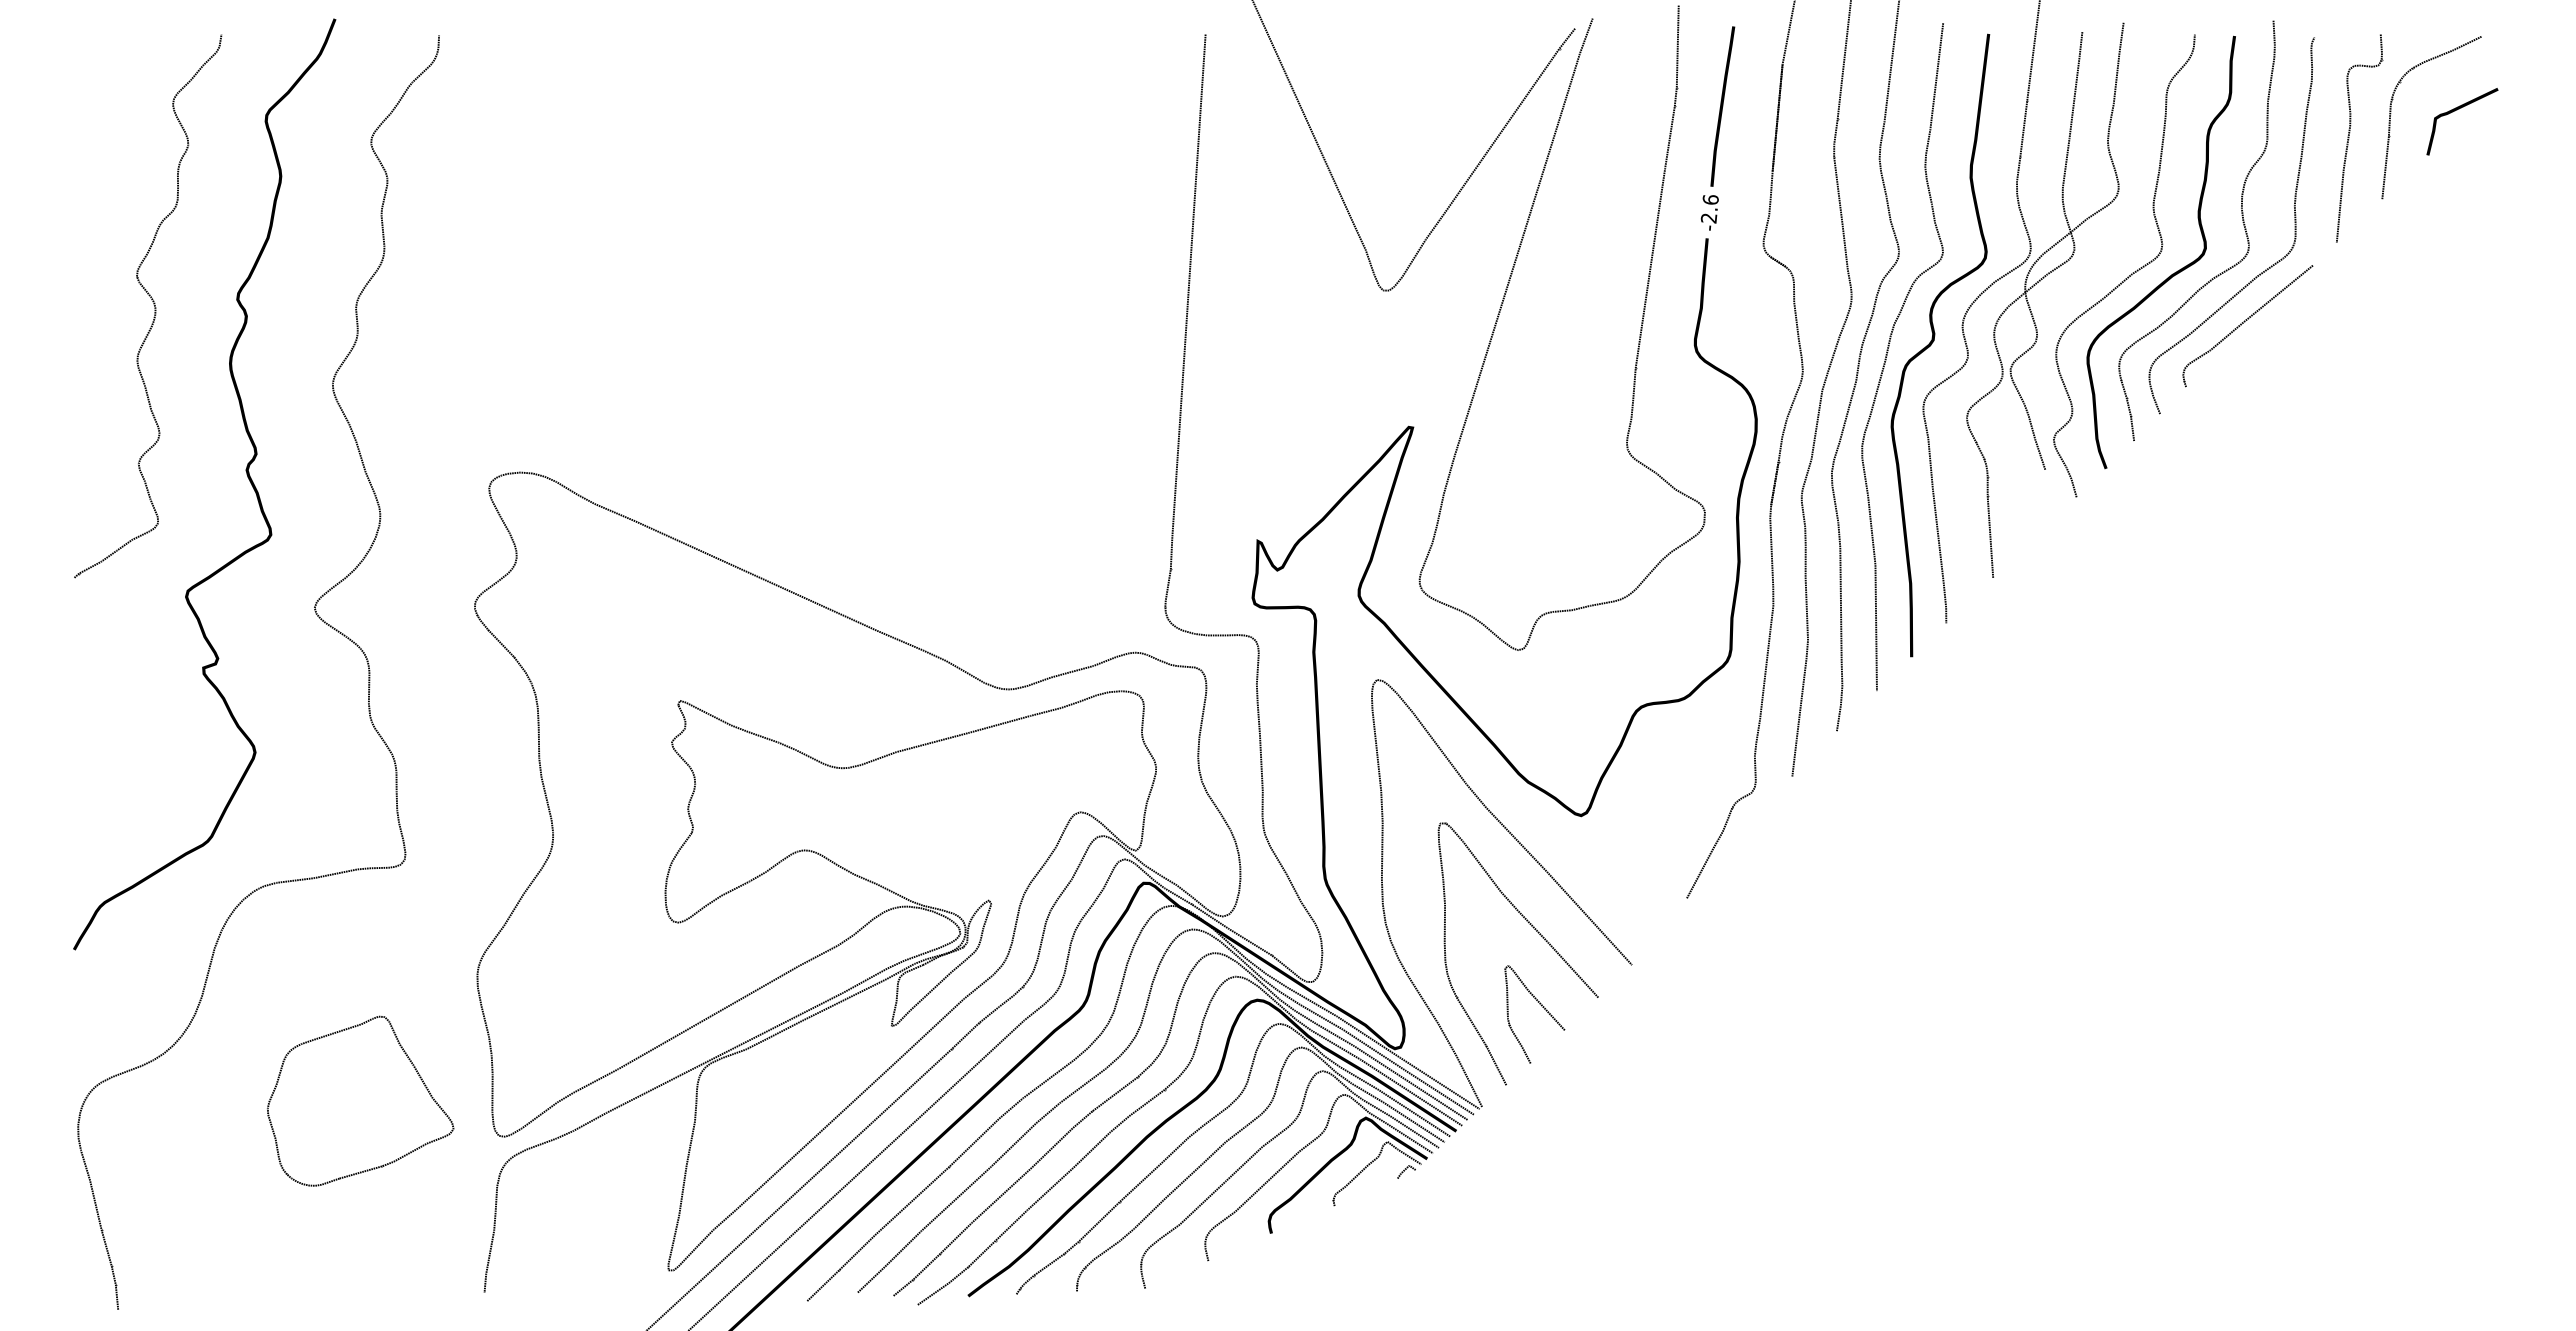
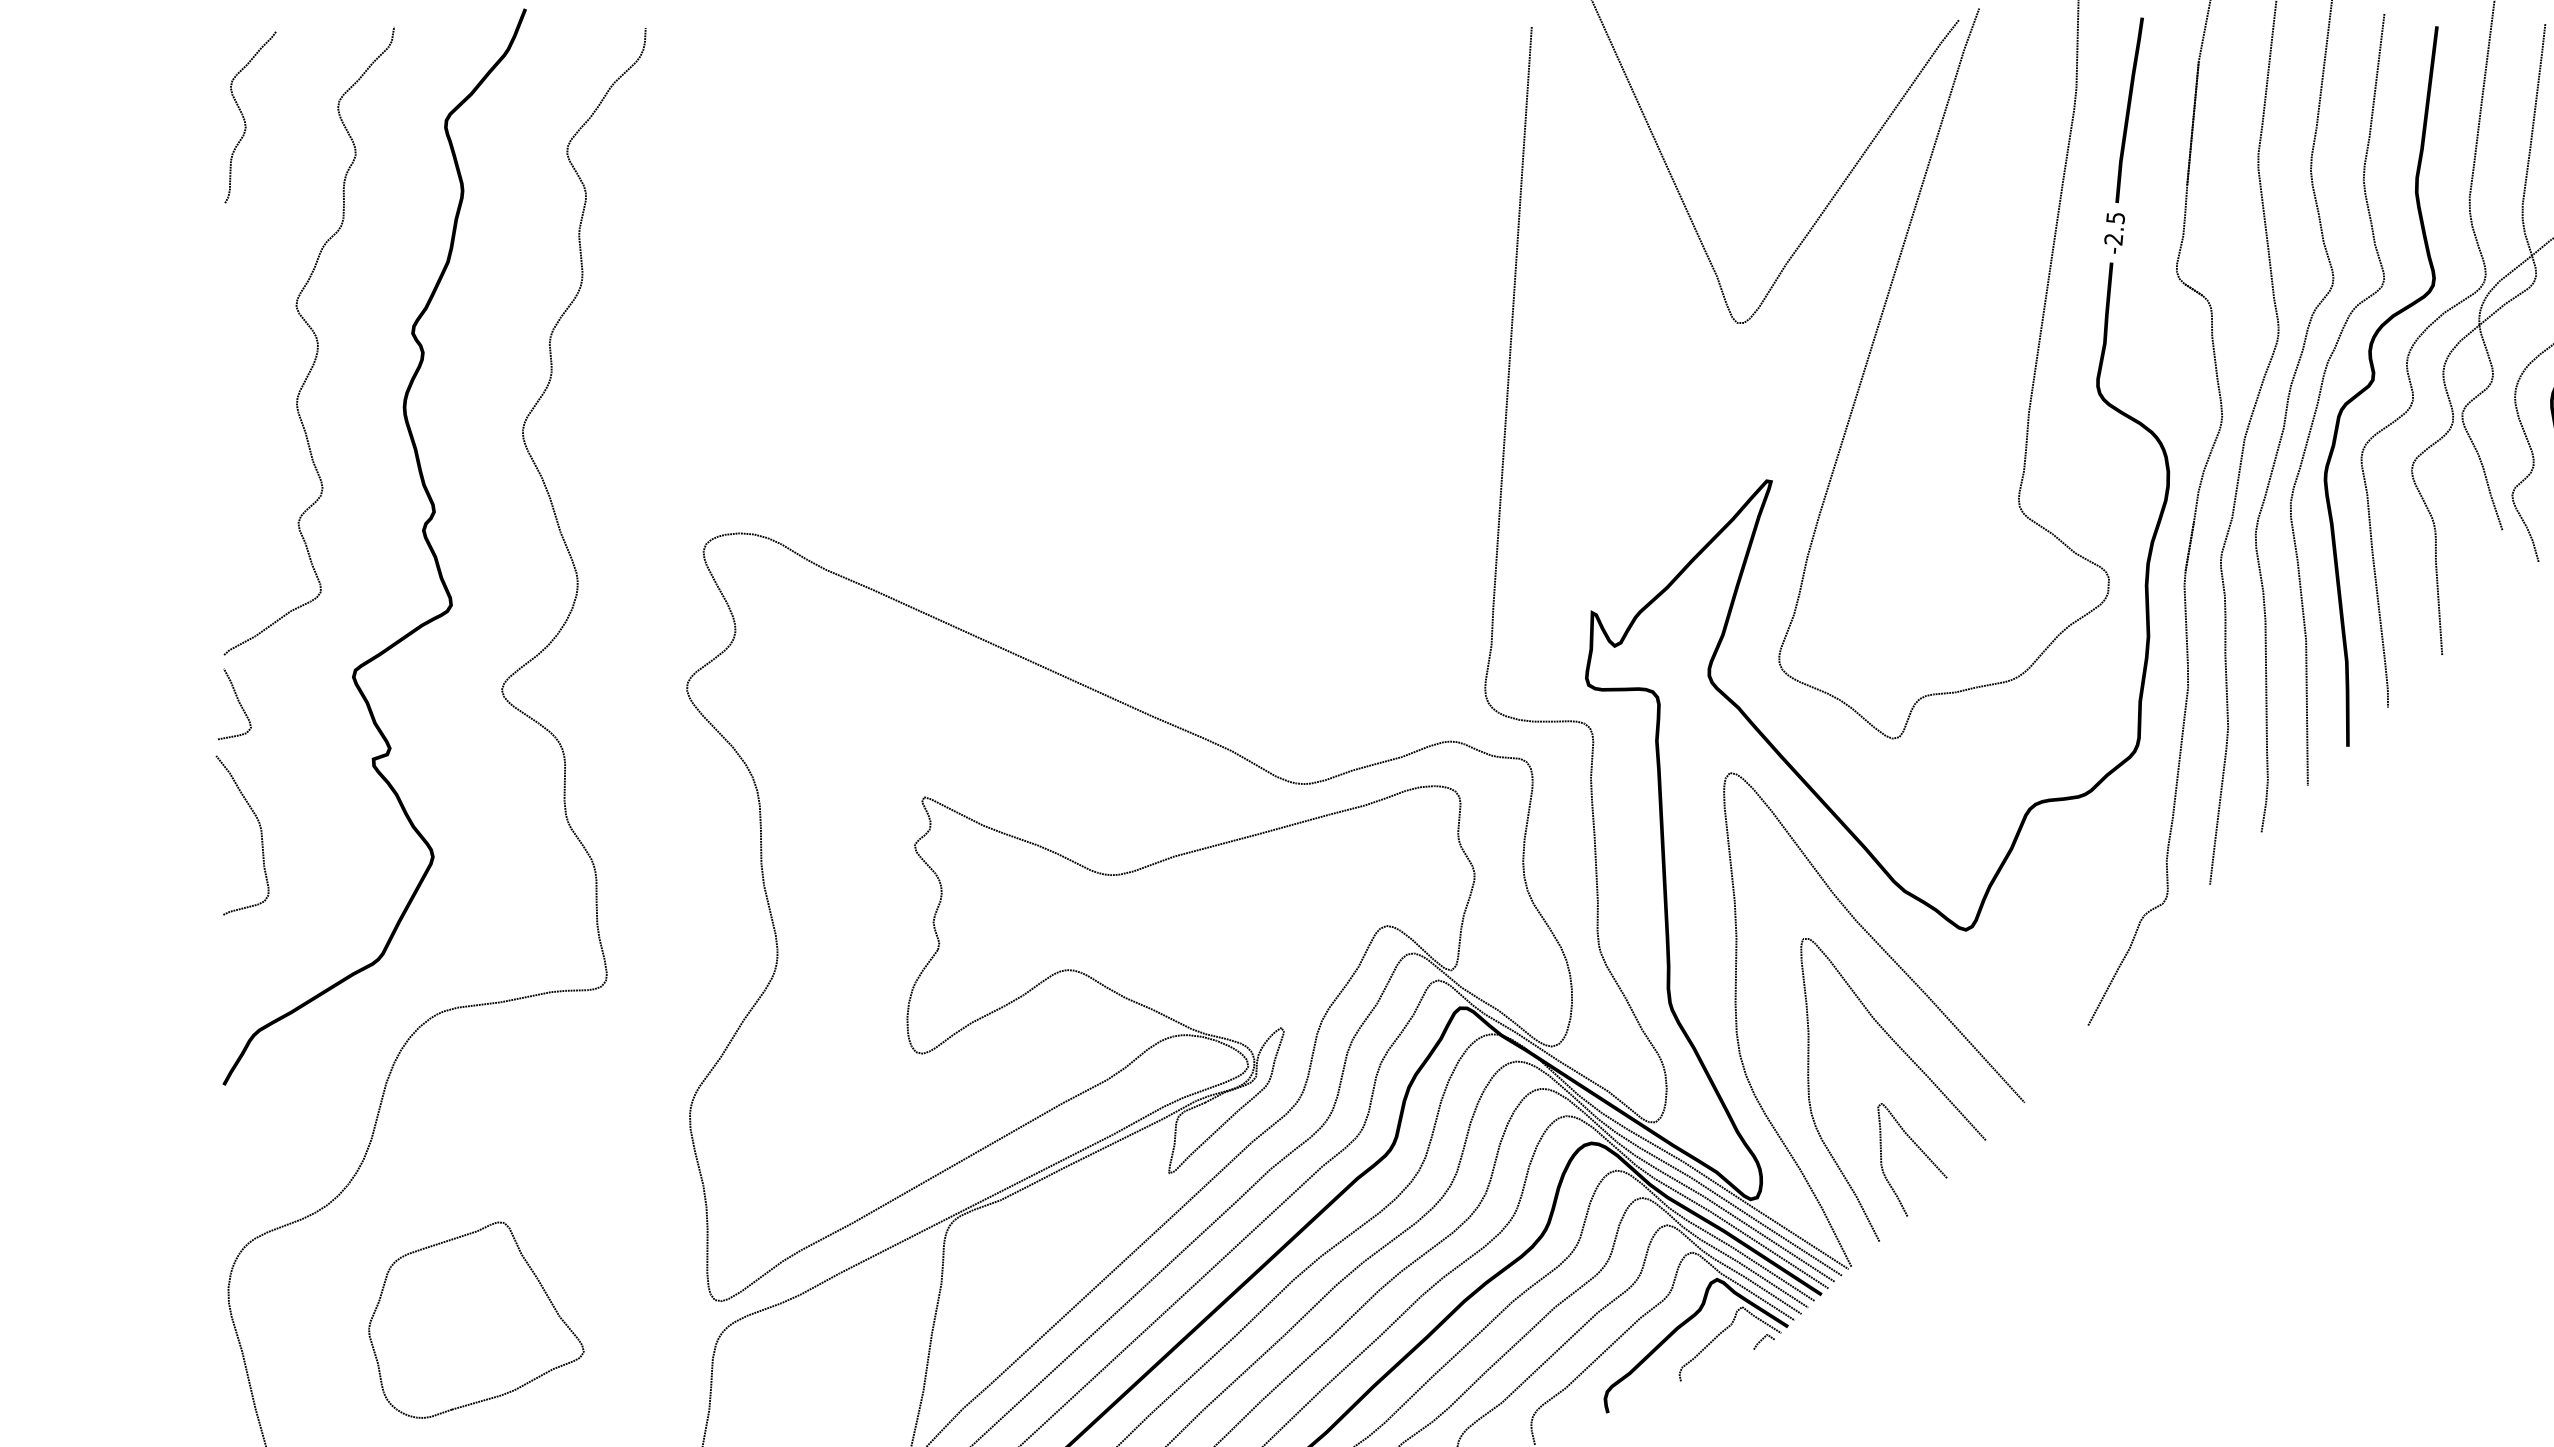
curve: (92, 113) -> (245, 118), added
text: (1710, 200) -> (2115, 218), -2.6 -> -2.5
curve: (86, 619) -> (238, 703), added
curve: (105, 730) -> (260, 831), added
part: (360, 1100) -> (476, 1319), moved

